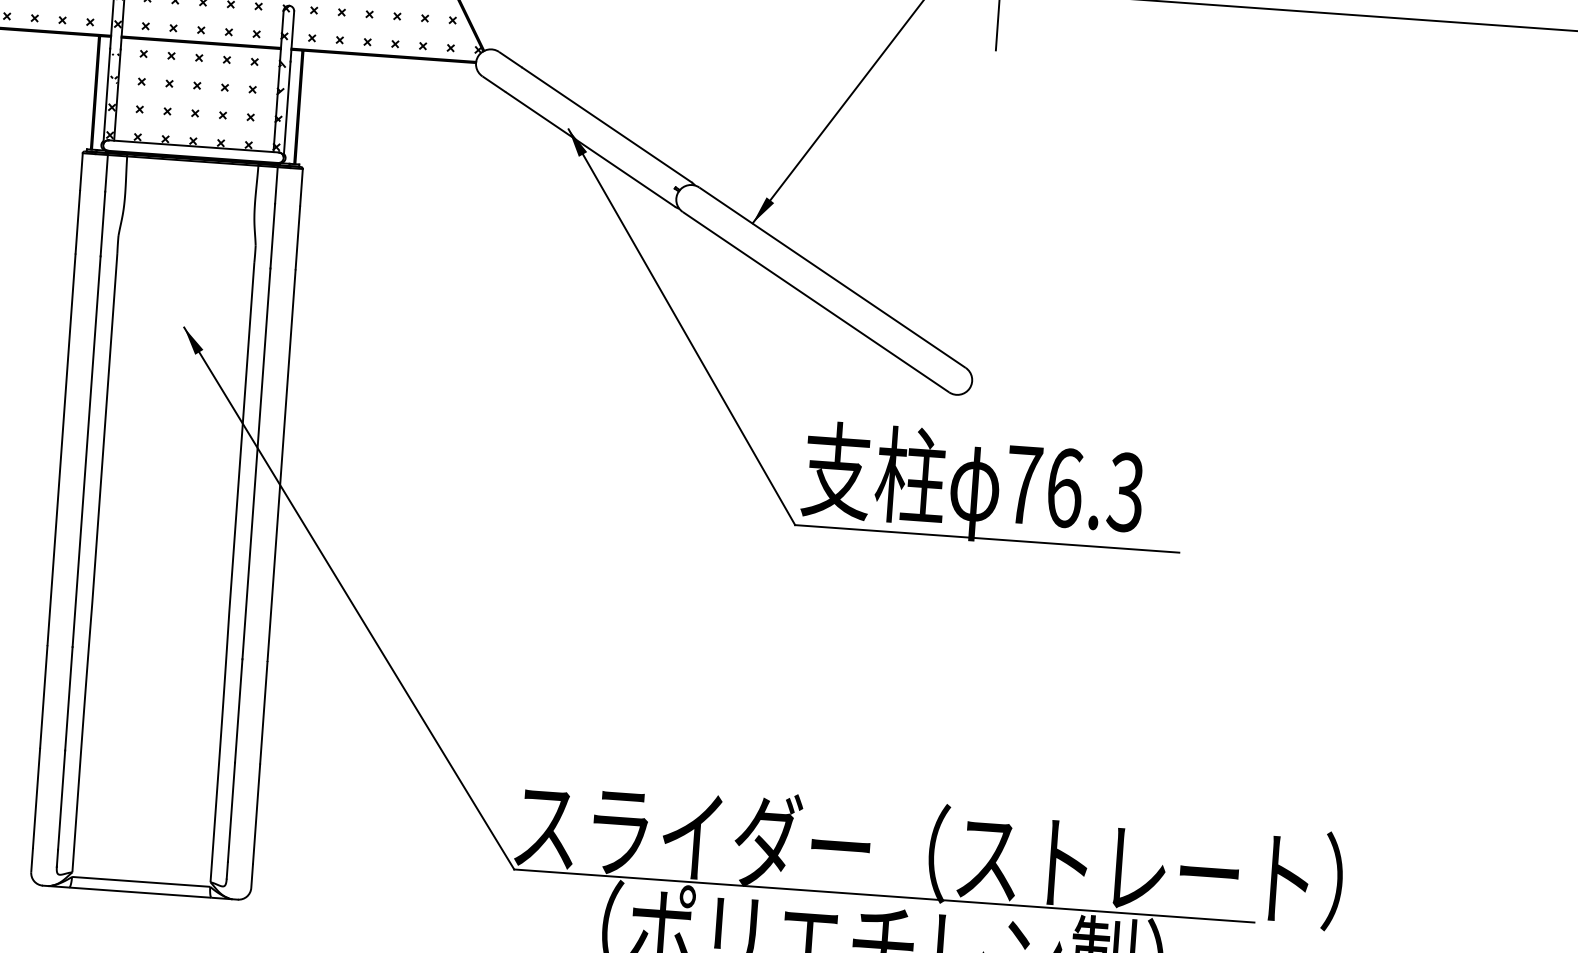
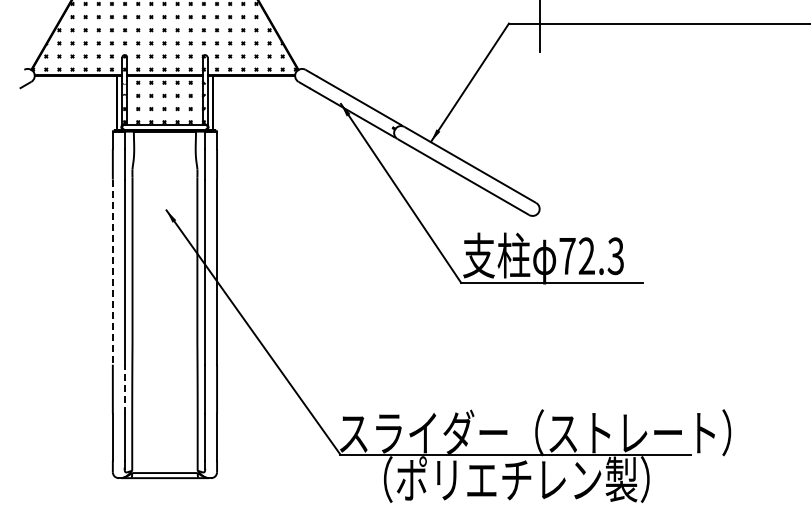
line: (60, 450) -> (112, 272), solid -> dashed
text: (1063, 488) -> (586, 256), 76.3 -> 72.3
line: (68, 699) -> (124, 389), solid -> dashed

